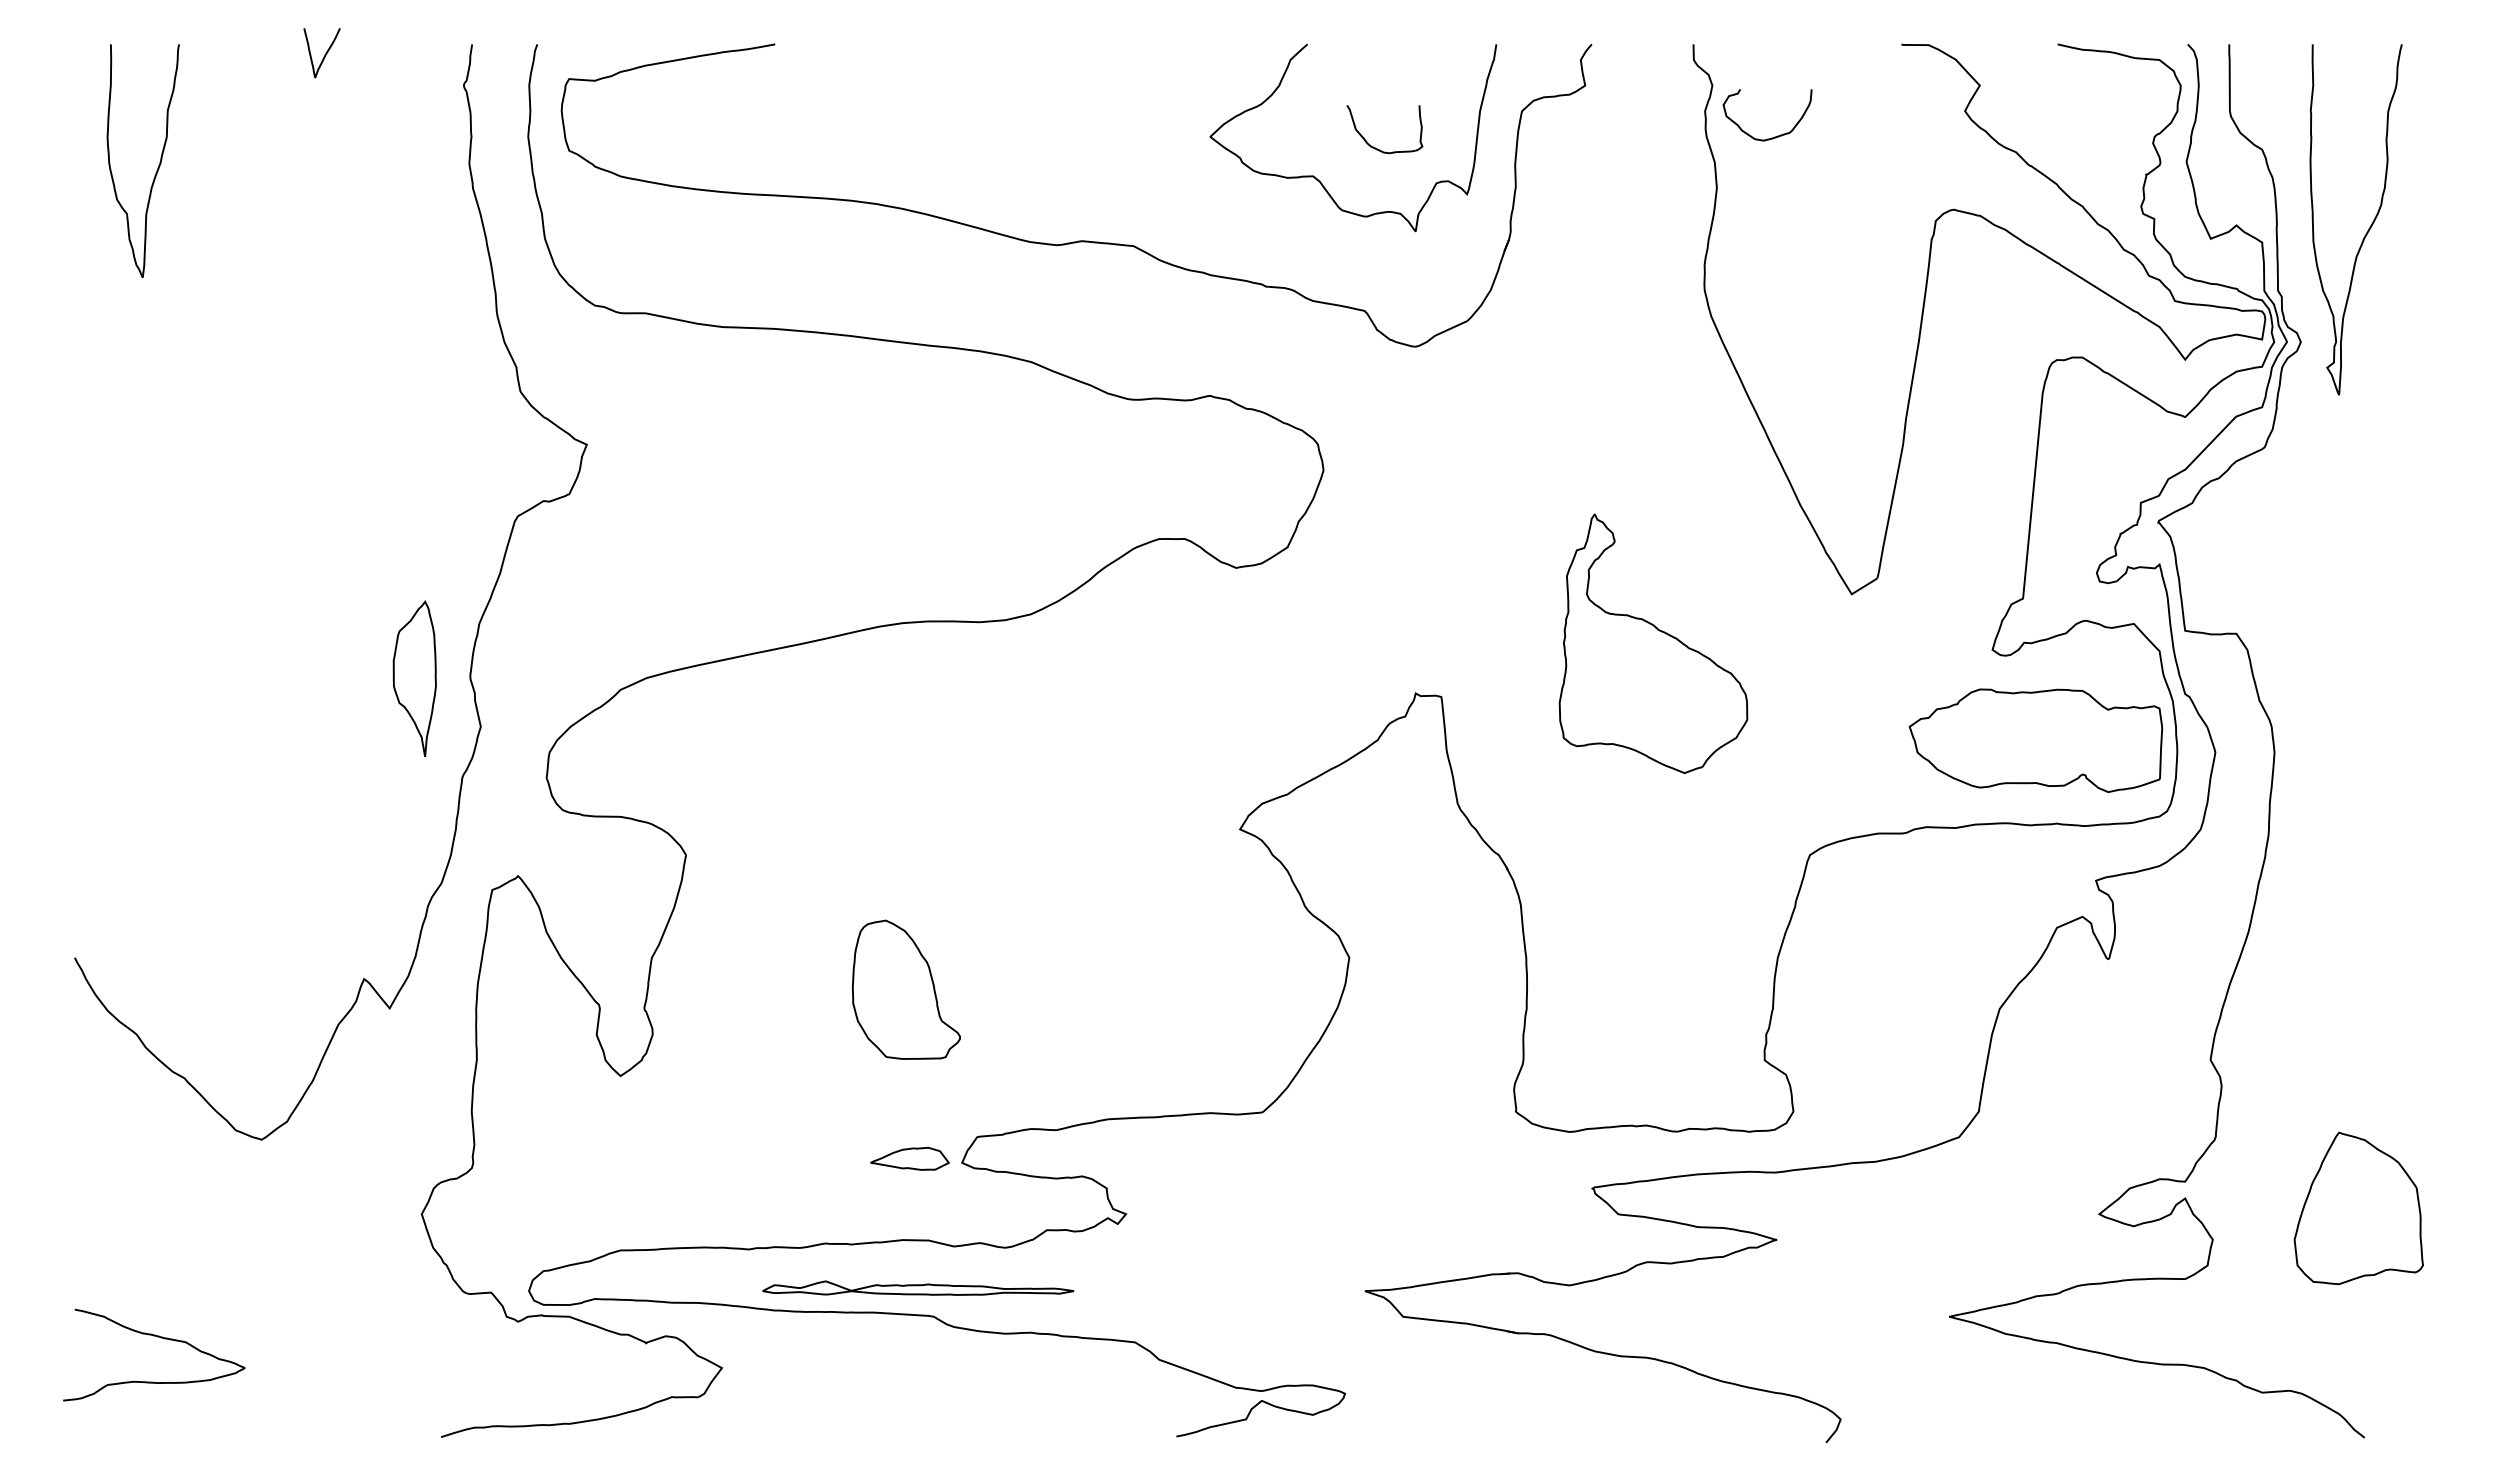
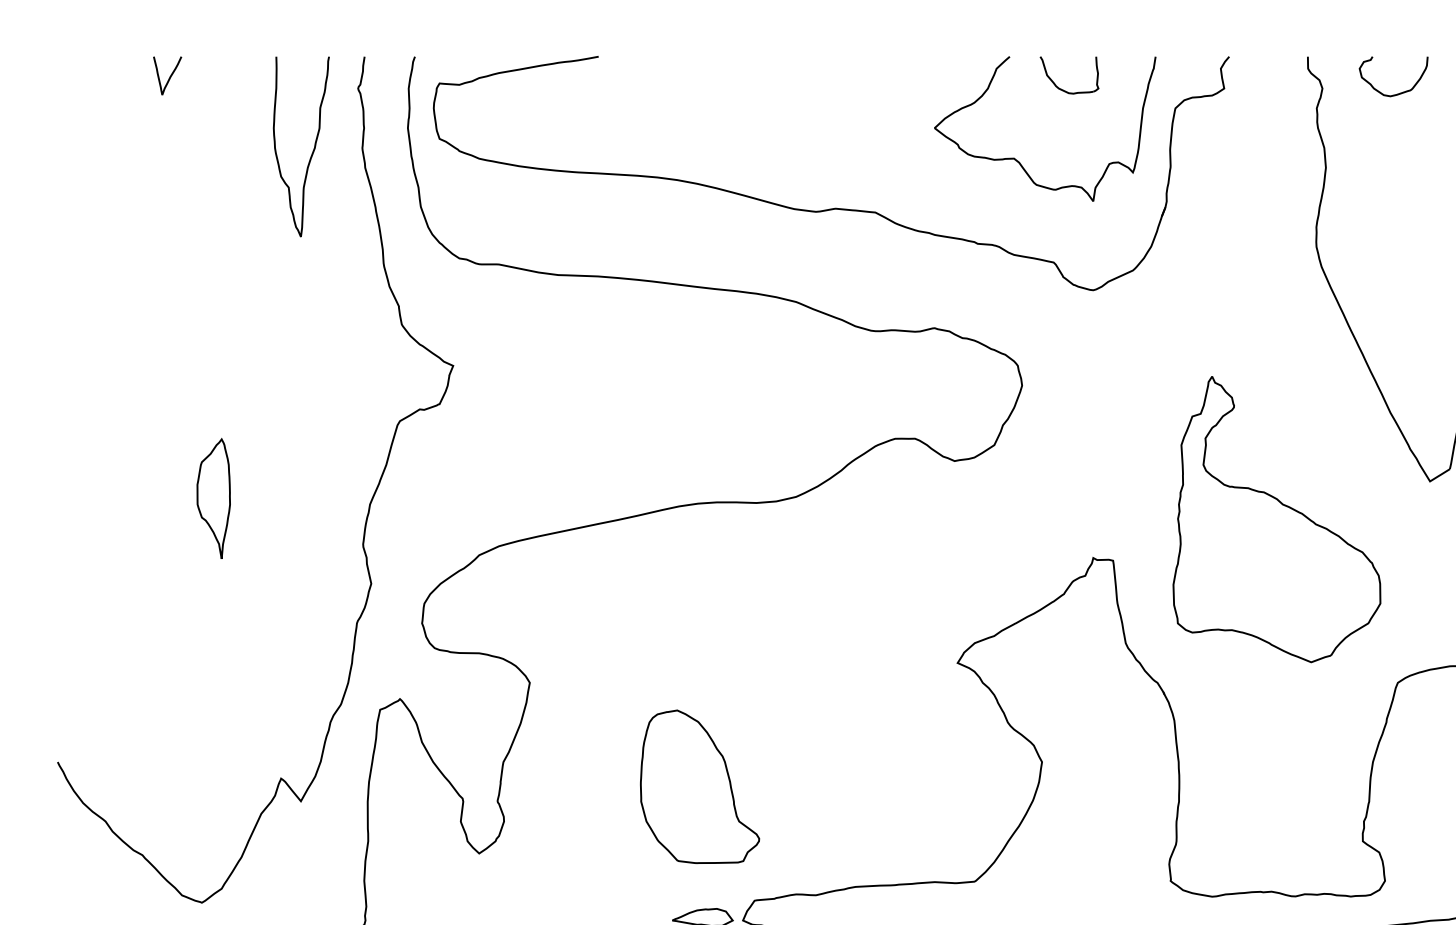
curve: (324, 54) -> (169, 76), moved
curve: (1774, 136) -> (1398, 93), moved
part: (1375, 147) -> (1062, 89), moved
curve: (157, 167) -> (312, 151), moved
part: (1653, 643) -> (1276, 519), size x1.43
part: (414, 678) -> (213, 498), moved
part: (906, 989) -> (700, 786), size x1.43

